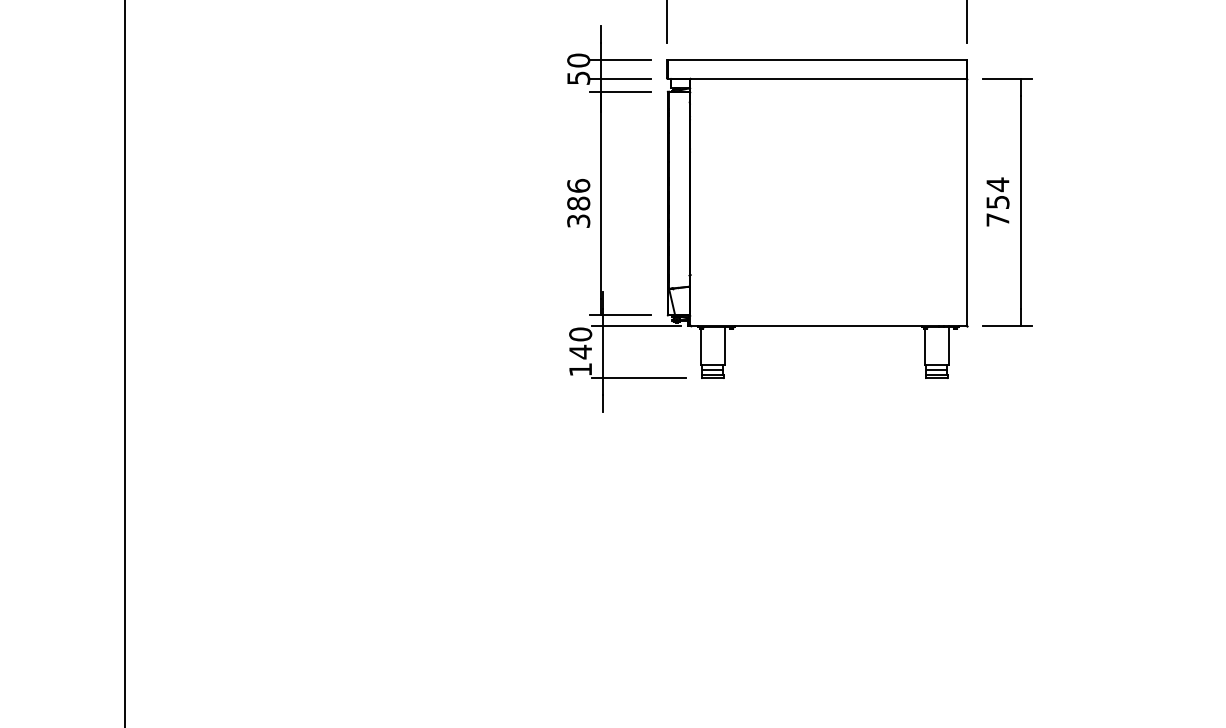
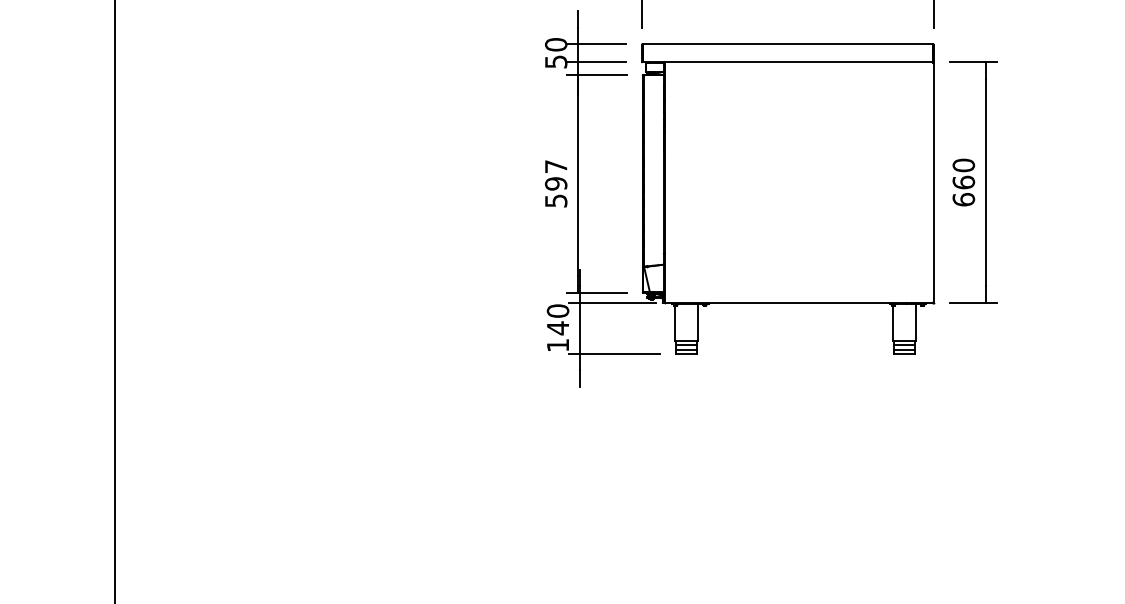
text: (997, 201) -> (963, 181), 754 -> 660
text: (578, 202) -> (555, 182), 386 -> 597

